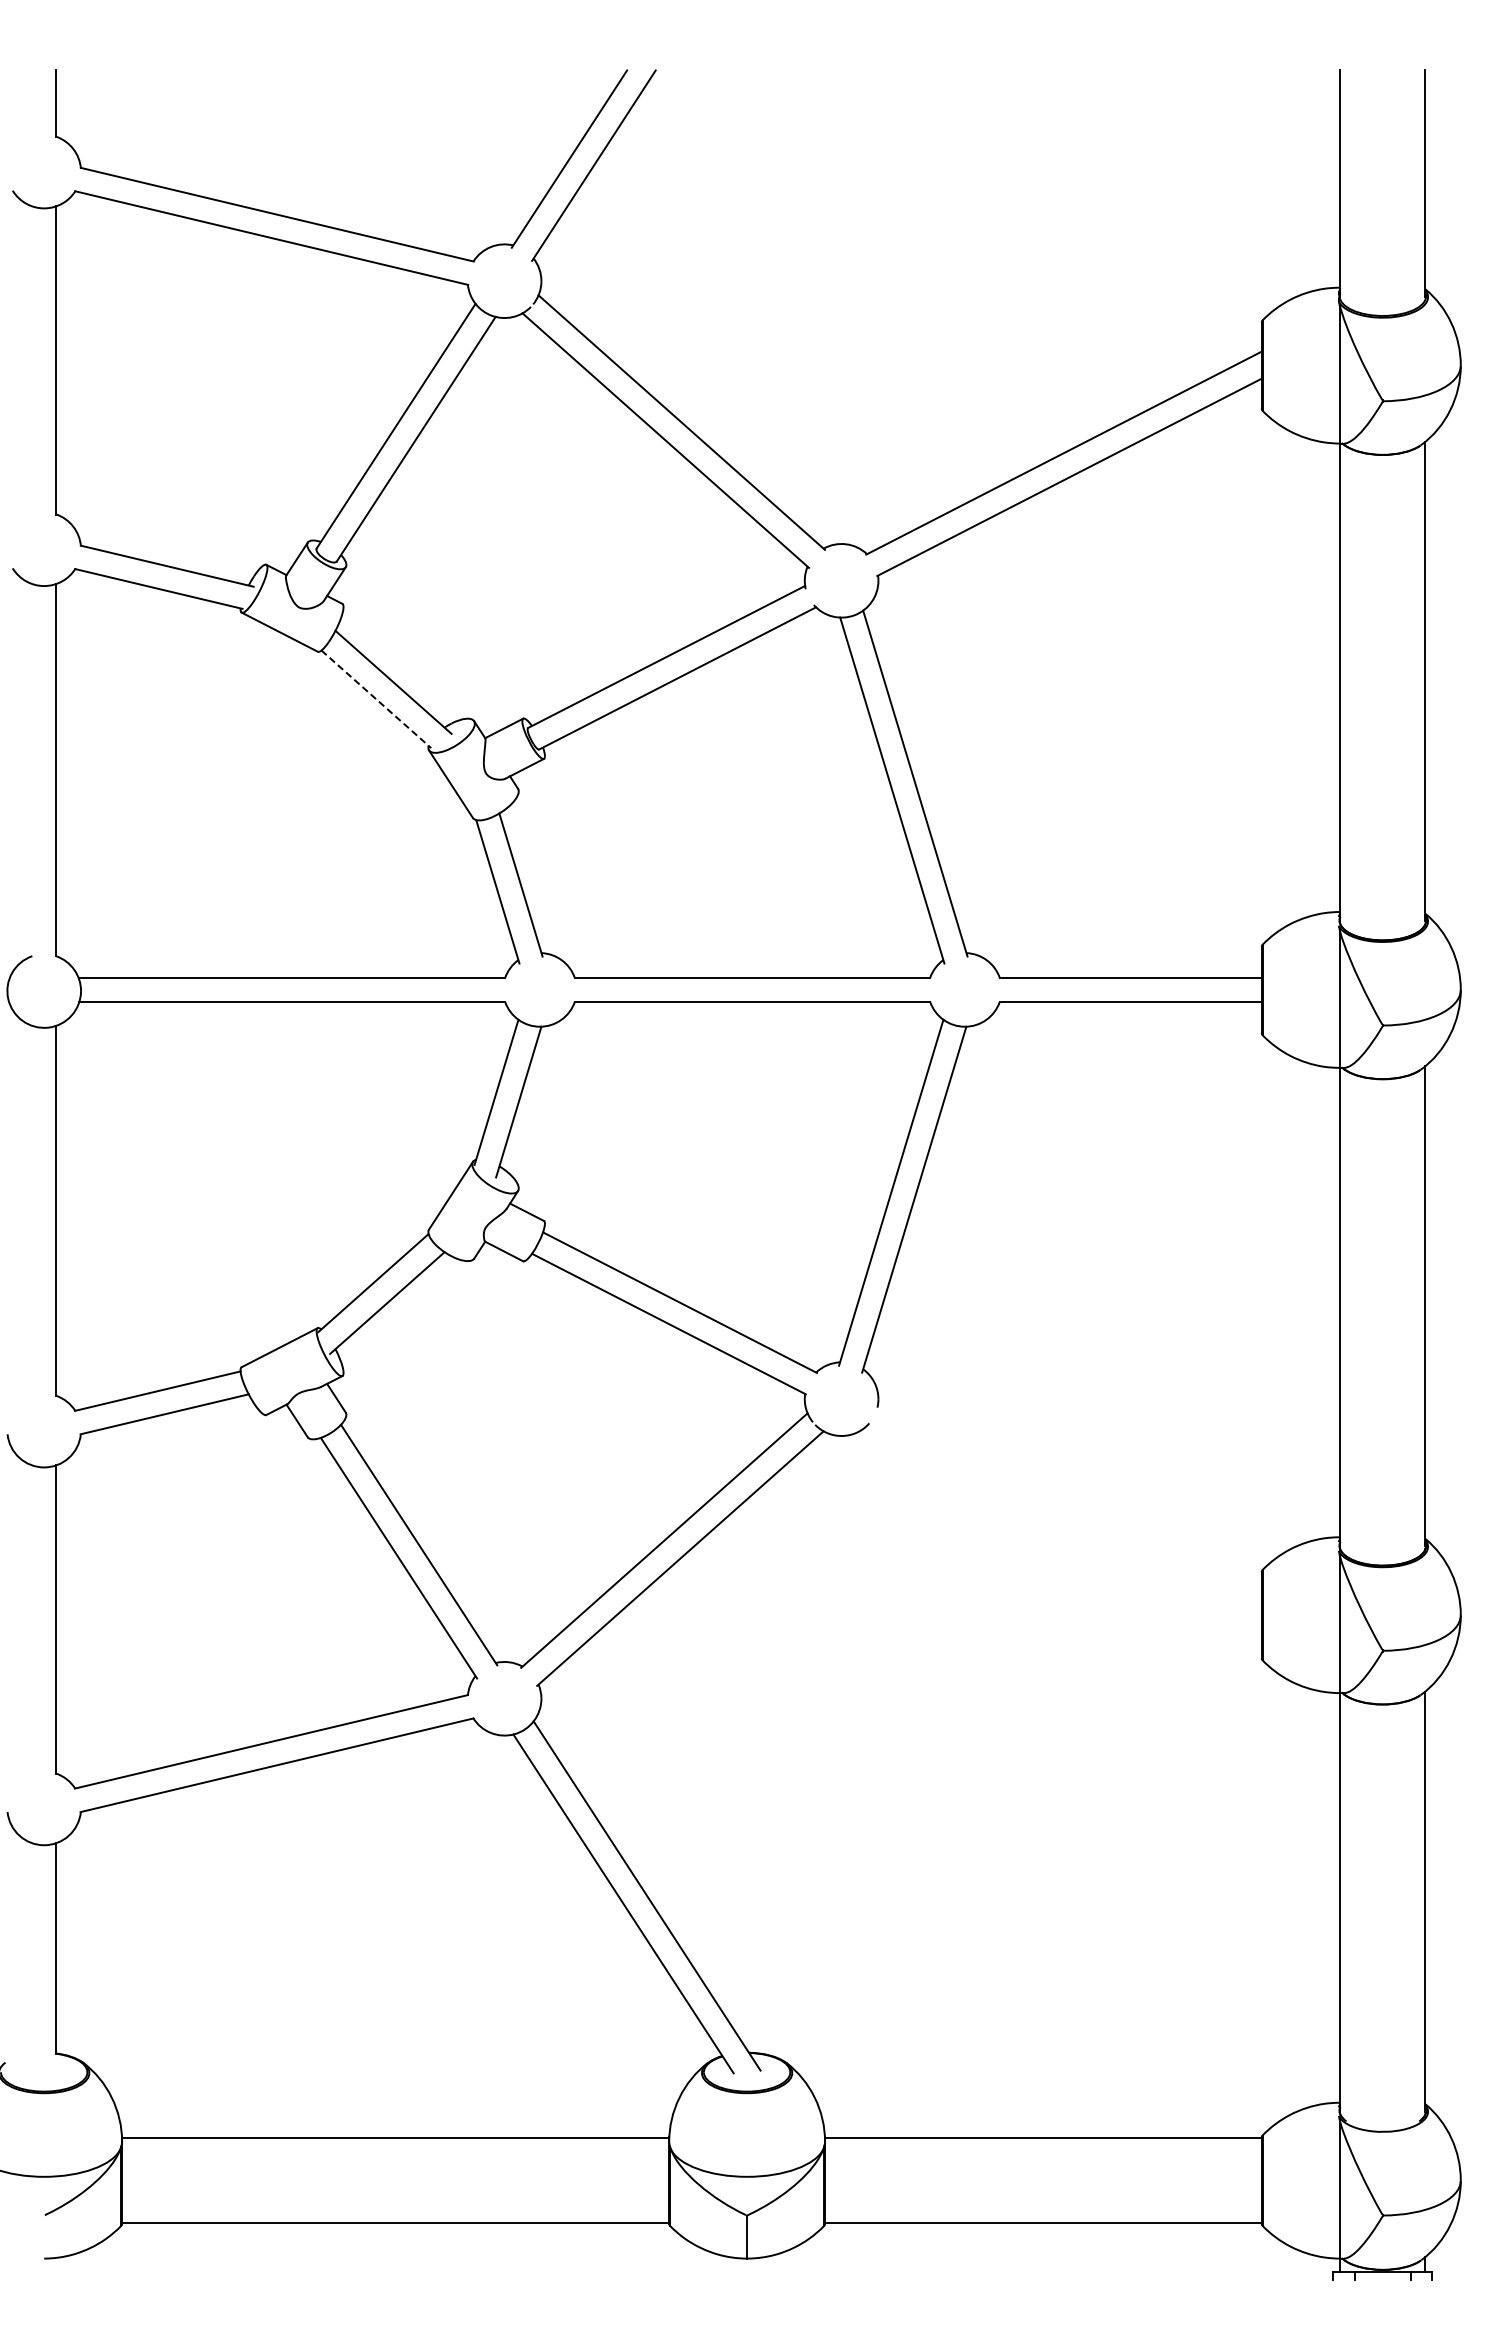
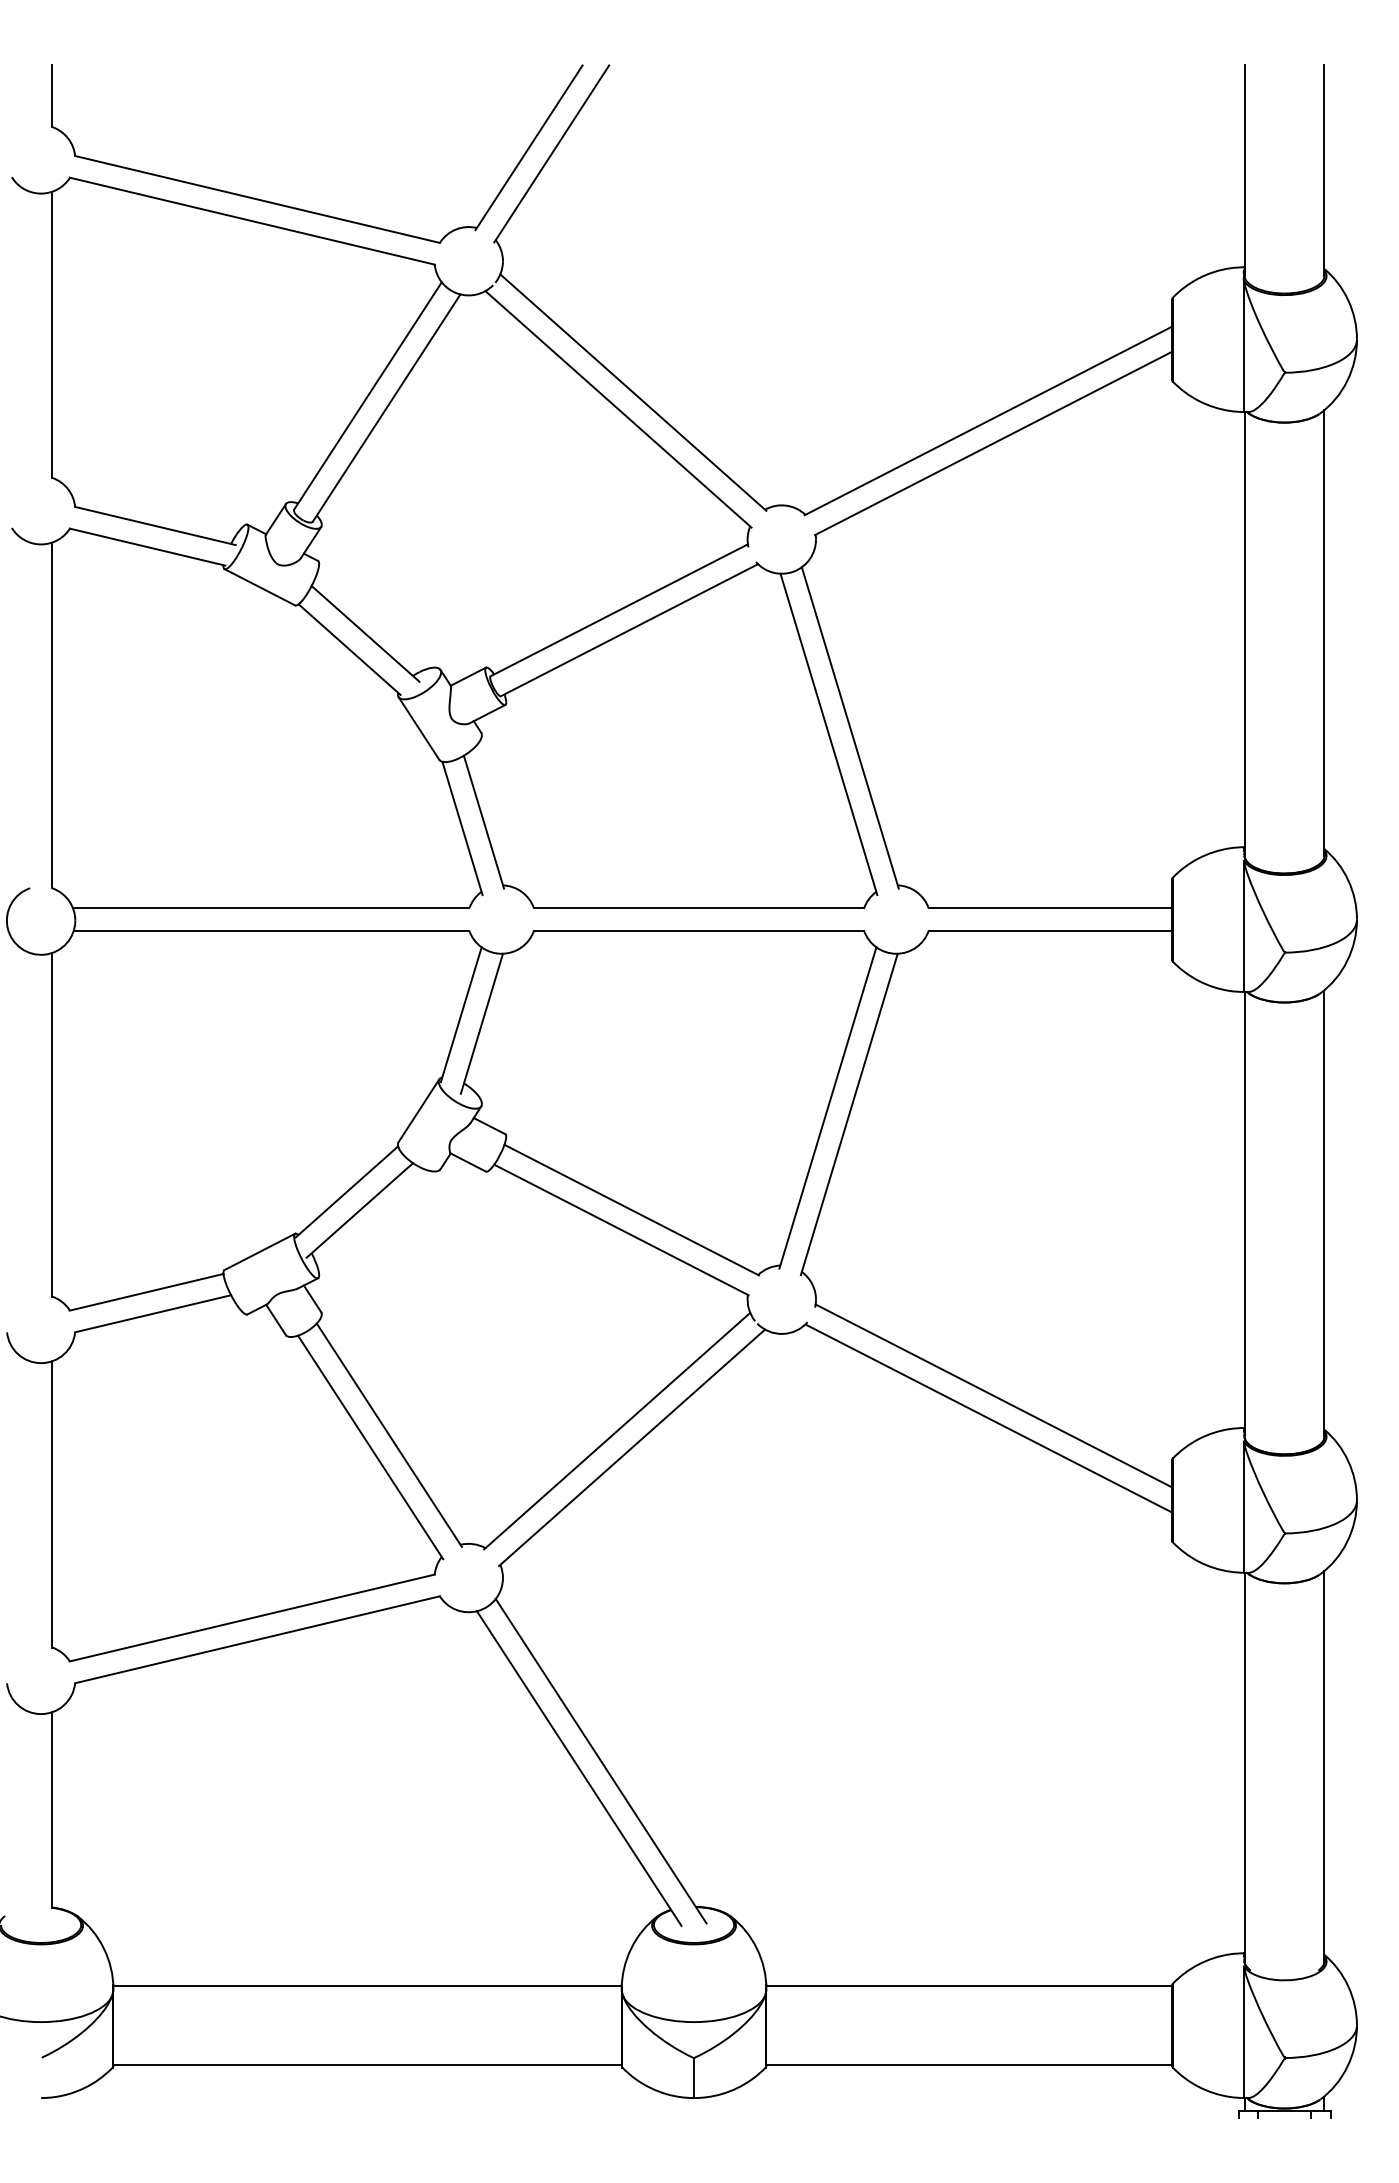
line: (376, 699) -> (349, 649), dashed -> solid
line: (1069, 1502) -> (993, 1395), added
line: (1064, 1526) -> (988, 1418), added

